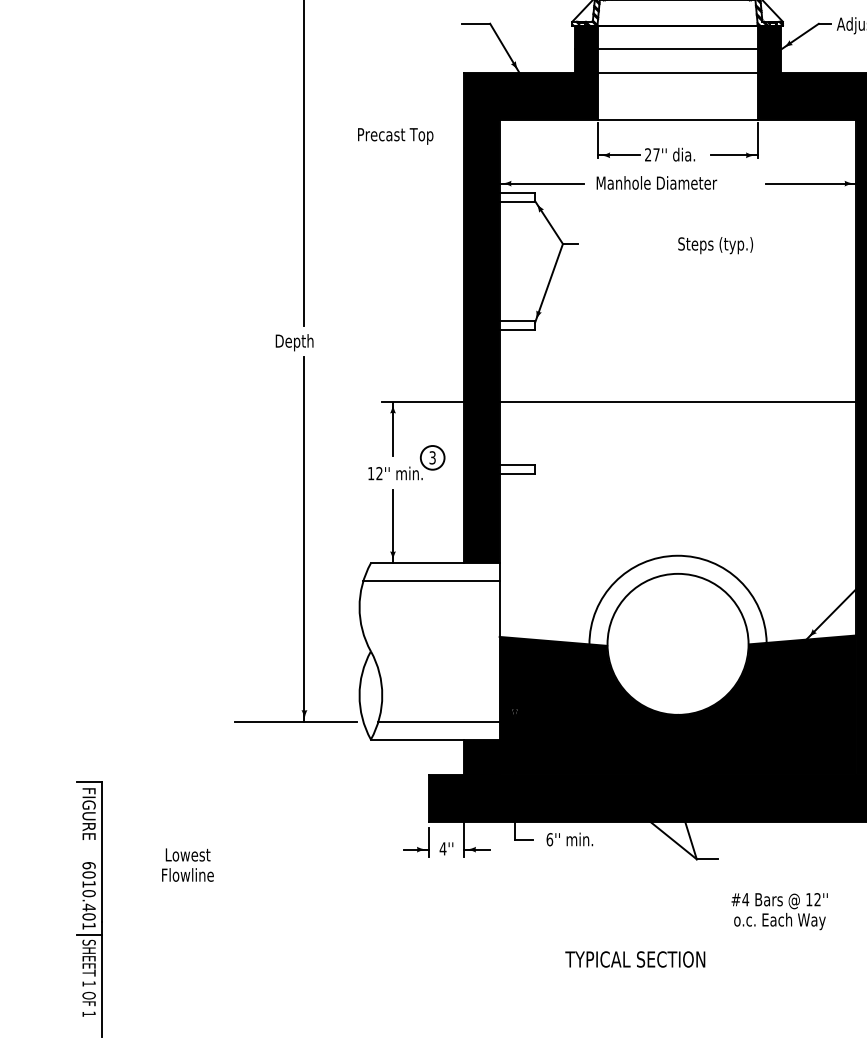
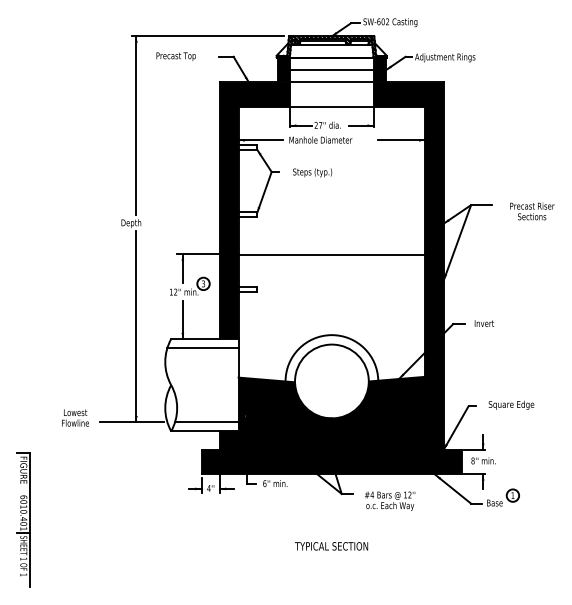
text: (394, 135) -> (175, 56), moved
text: (715, 244) -> (312, 172), moved
text: (187, 864) -> (75, 417), moved
text: (780, 910) -> (390, 500), moved
text: (635, 959) -> (331, 546), moved

